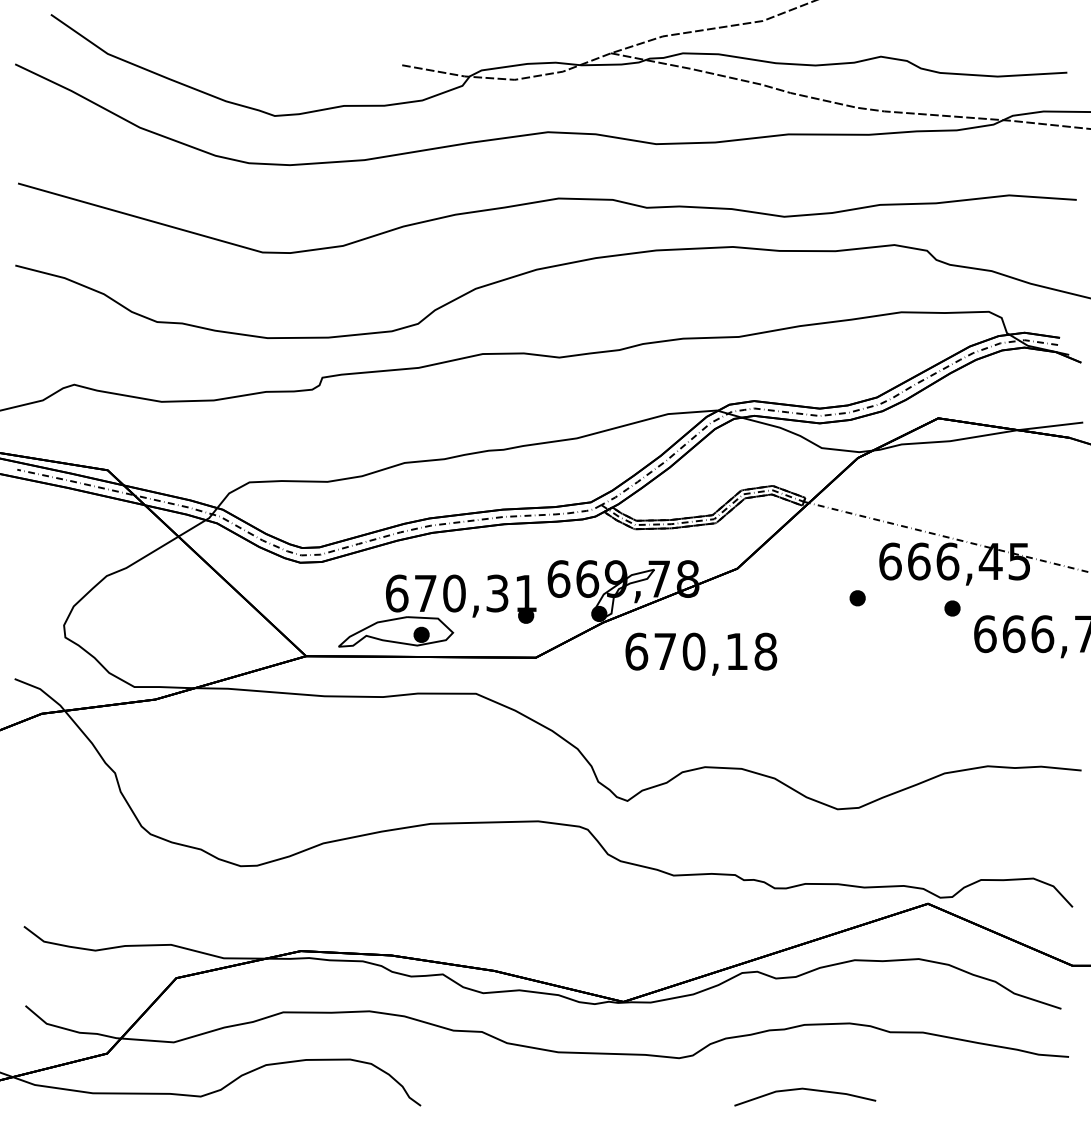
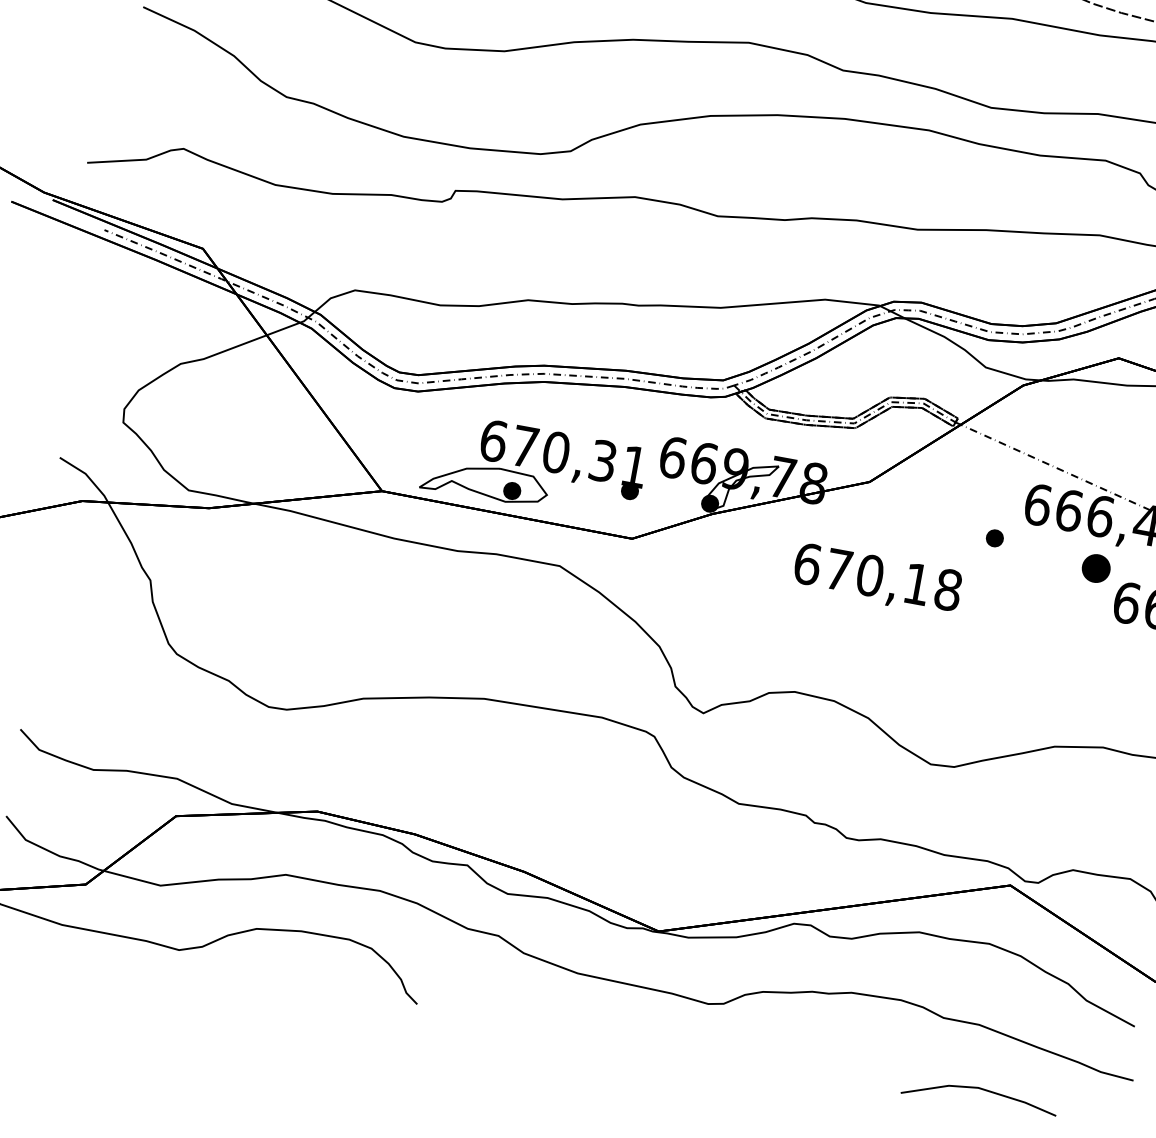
part: (952, 608) -> (1096, 568), size x1.6
text: (701, 653) -> (877, 579), moved
line: (807, 1090) -> (983, 1090), moved

